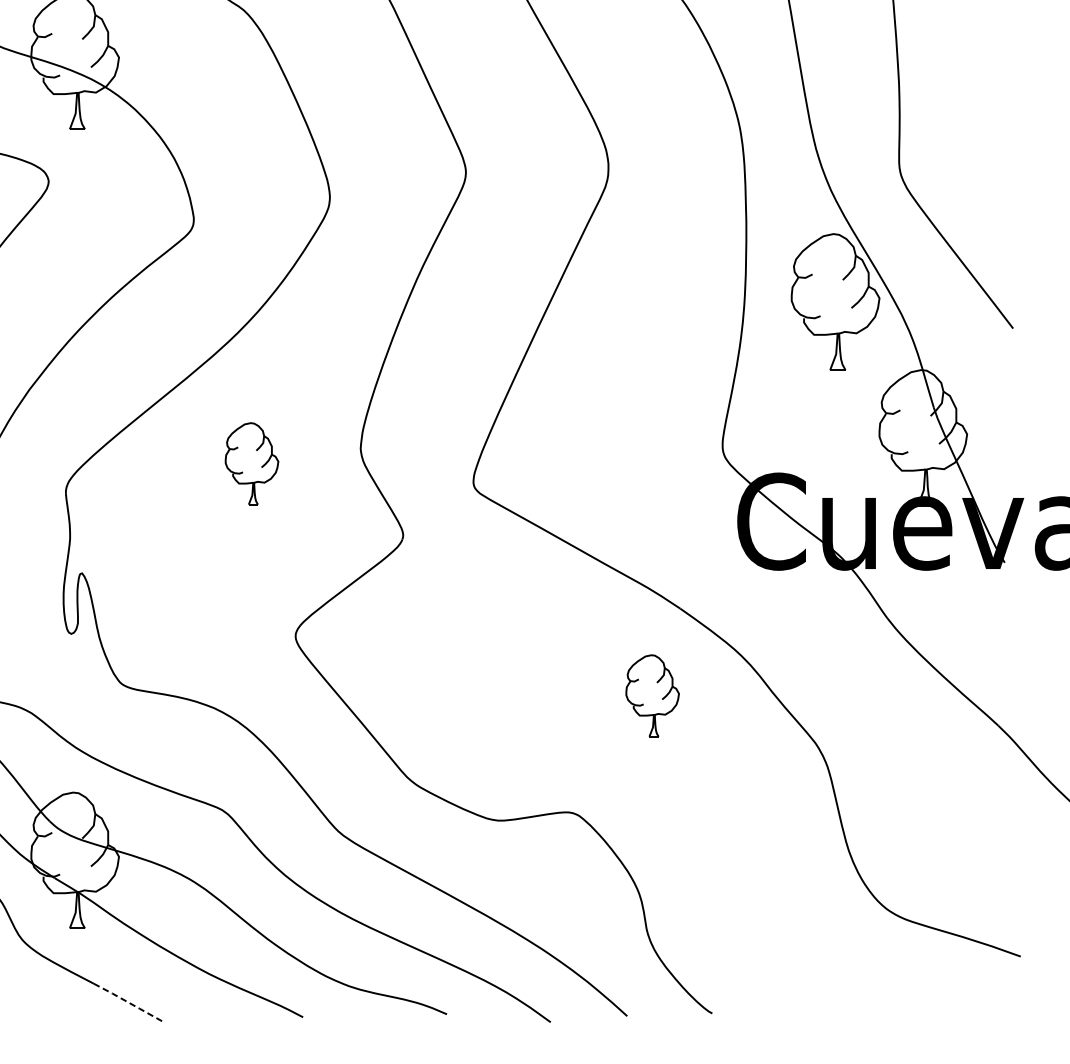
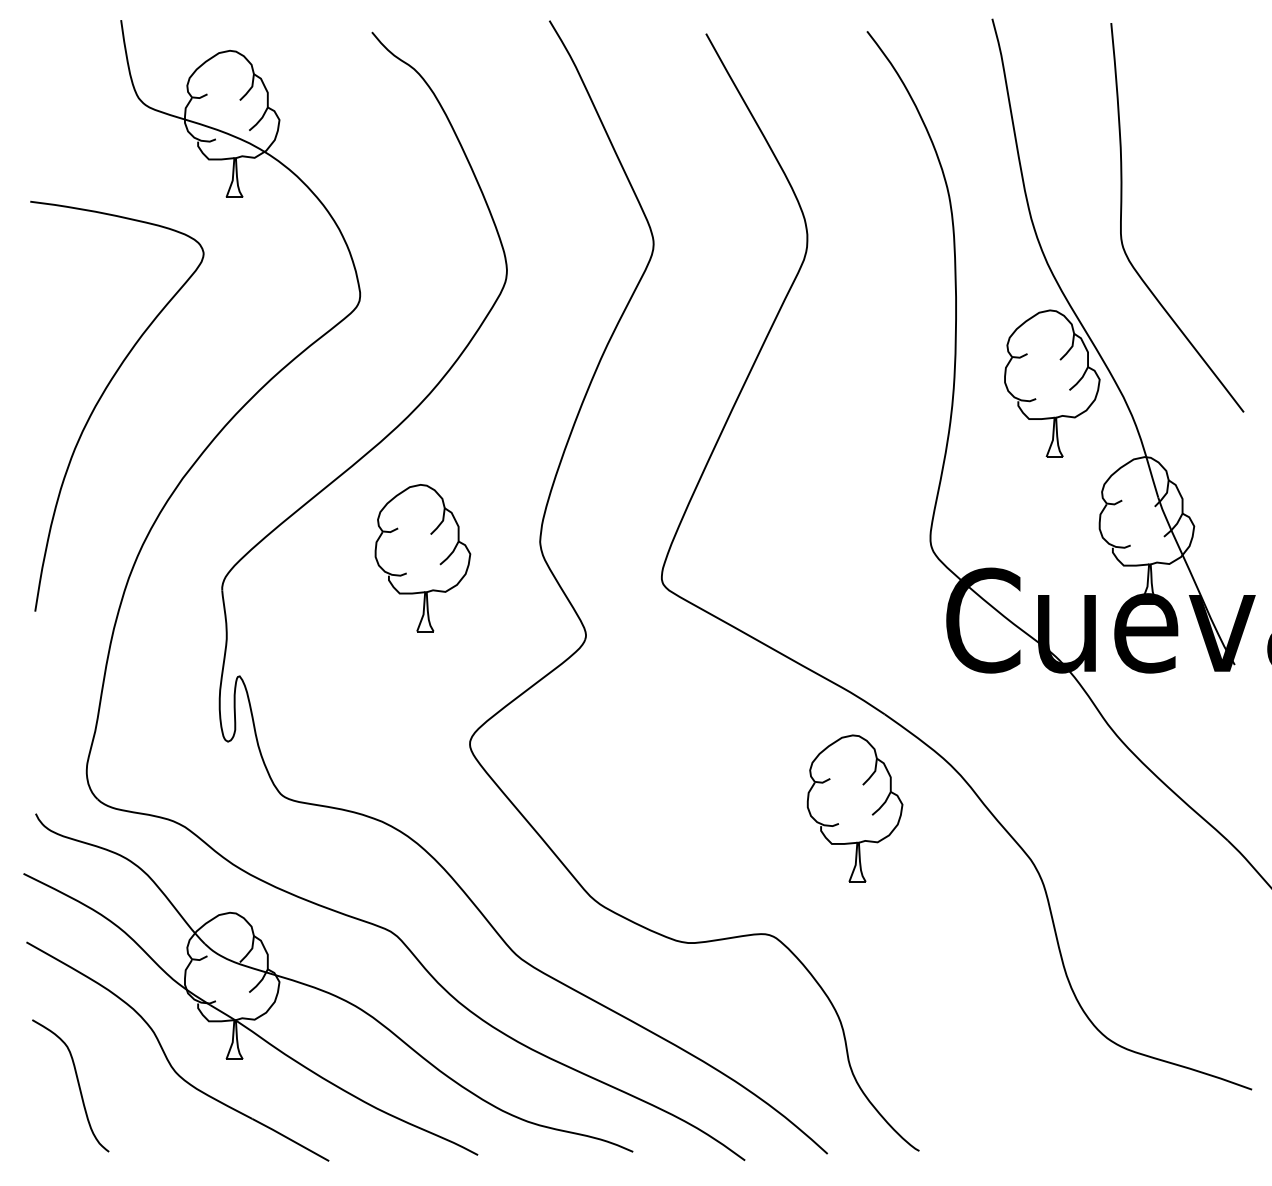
part: (251, 464) -> (422, 558), size x1.67
part: (652, 695) -> (854, 808), size x1.67
line: (130, 1003) -> (291, 1140), dashed -> solid

